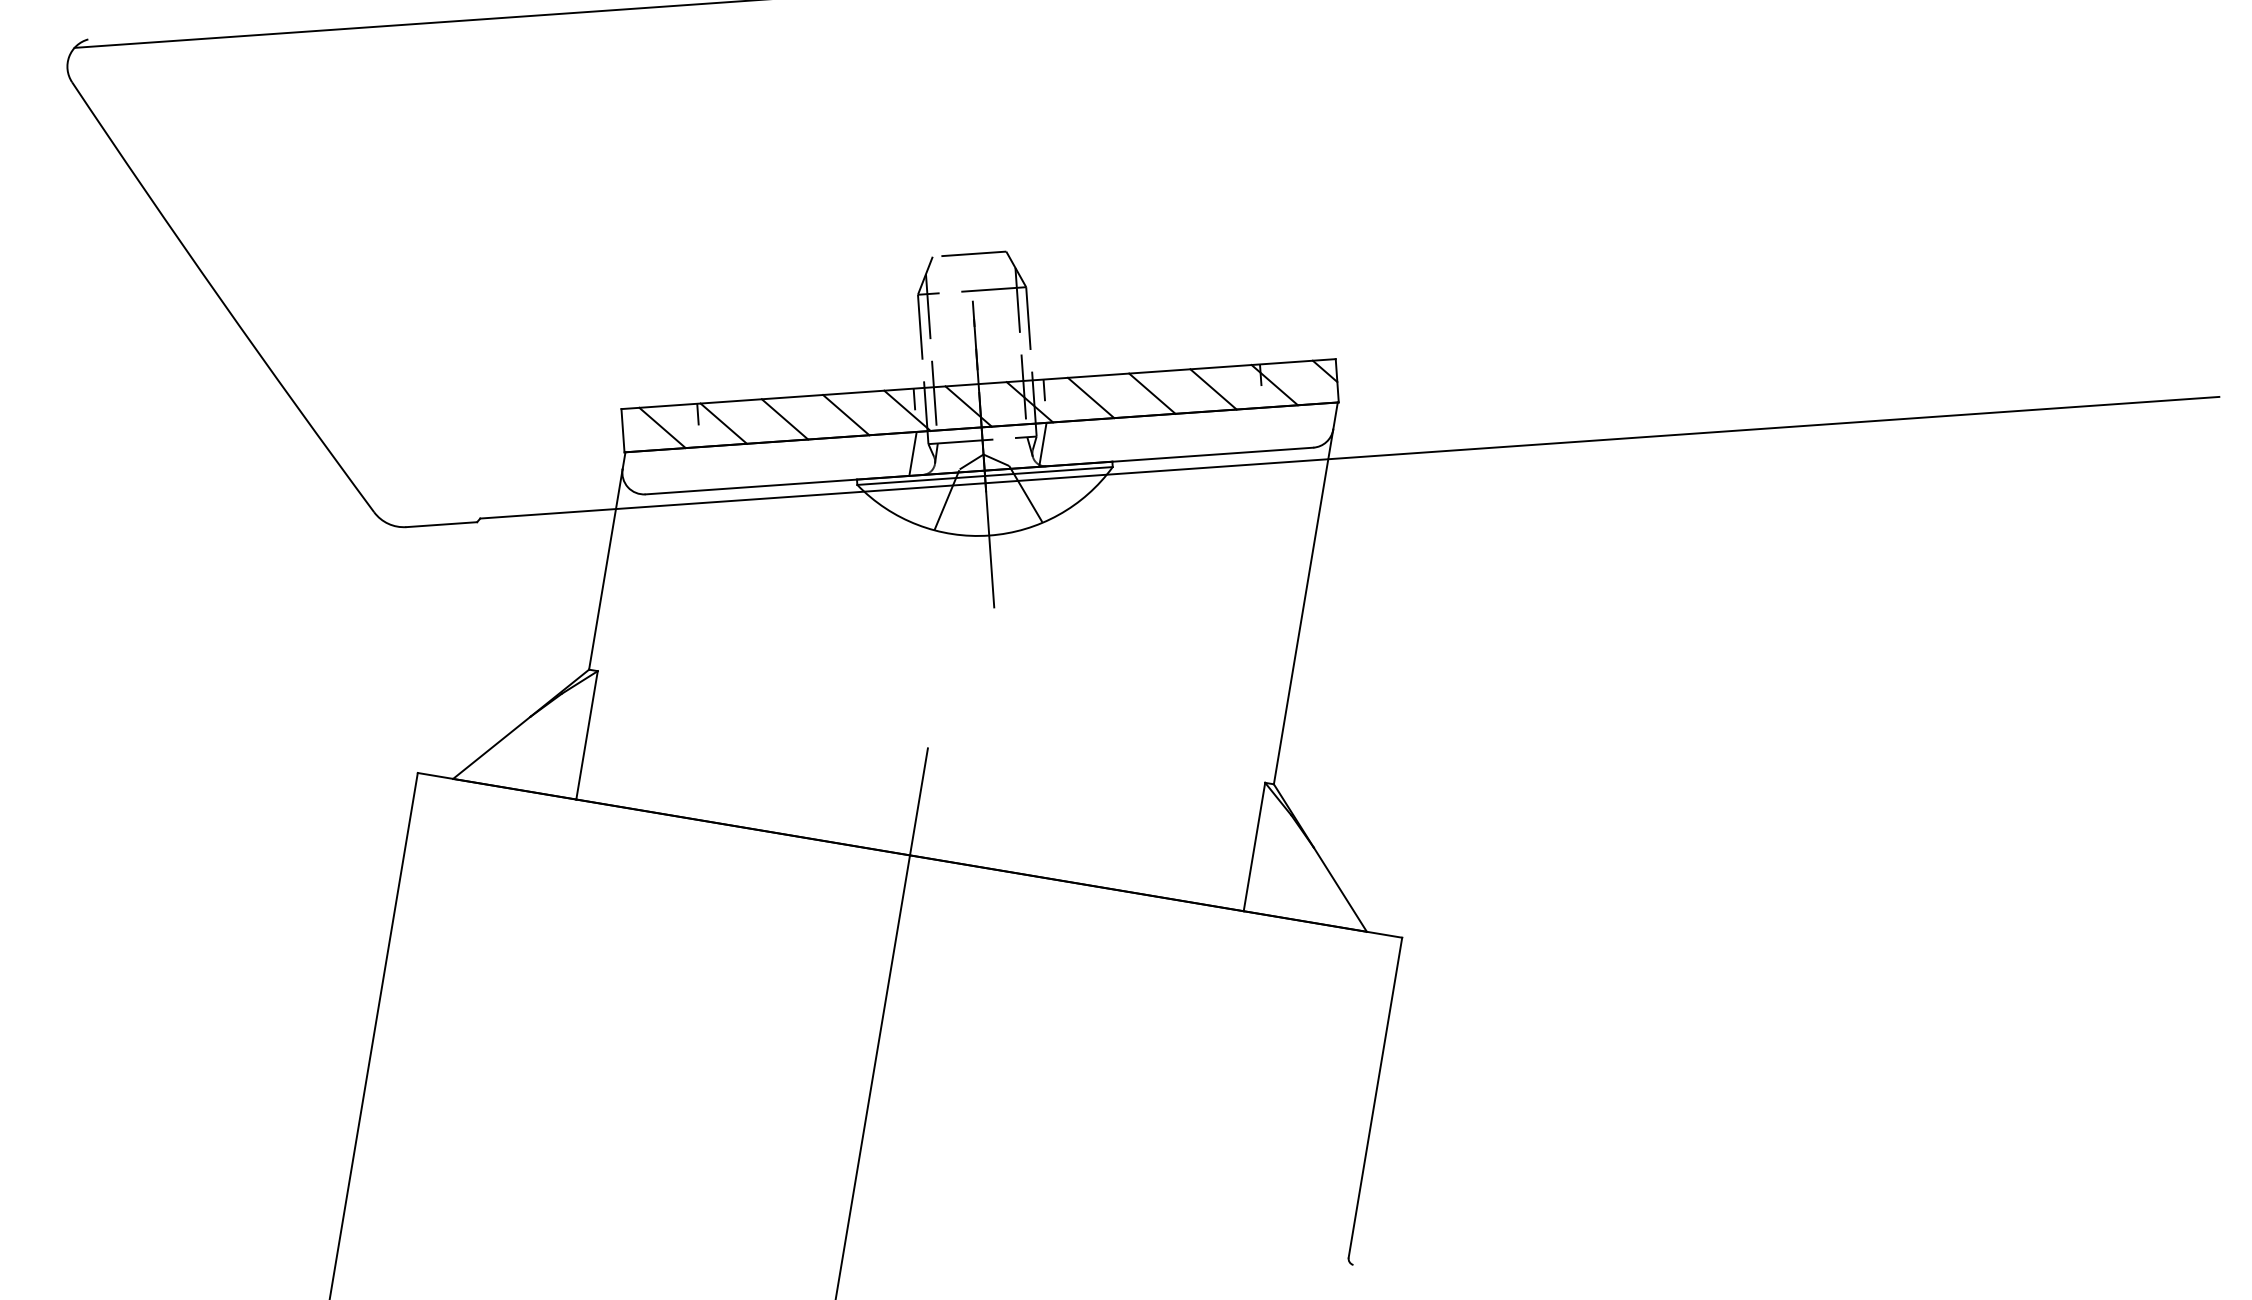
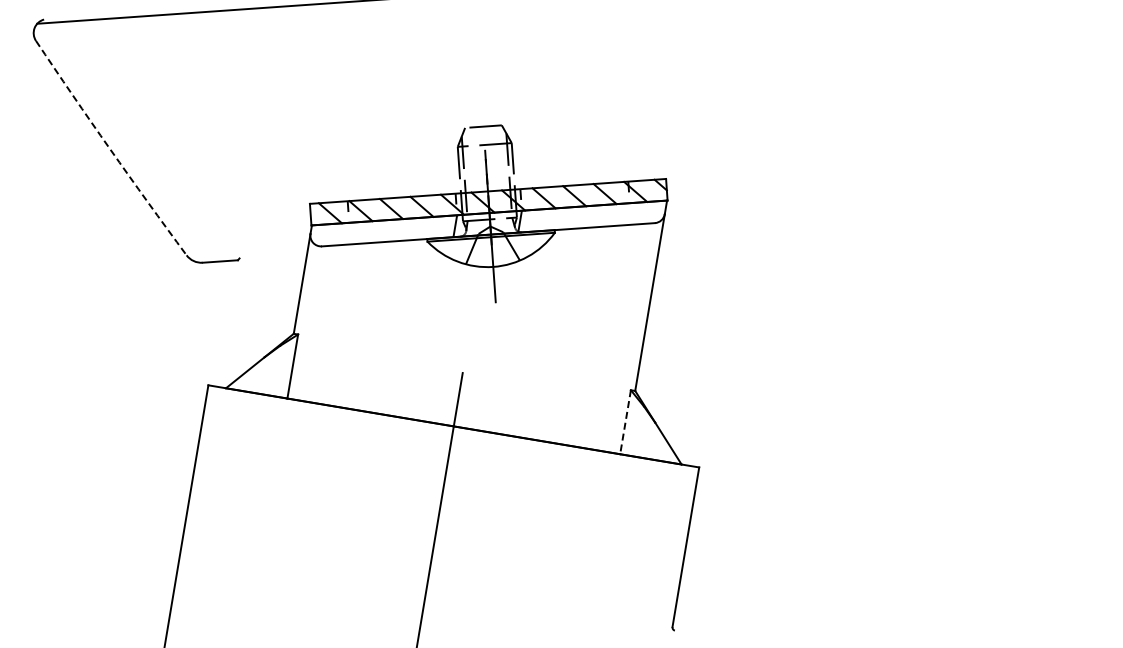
arc: (221, 300) -> (110, 149), solid -> dashed
line: (1348, 456) -> (672, 227), removed
line: (1254, 847) -> (625, 422), solid -> dashed

